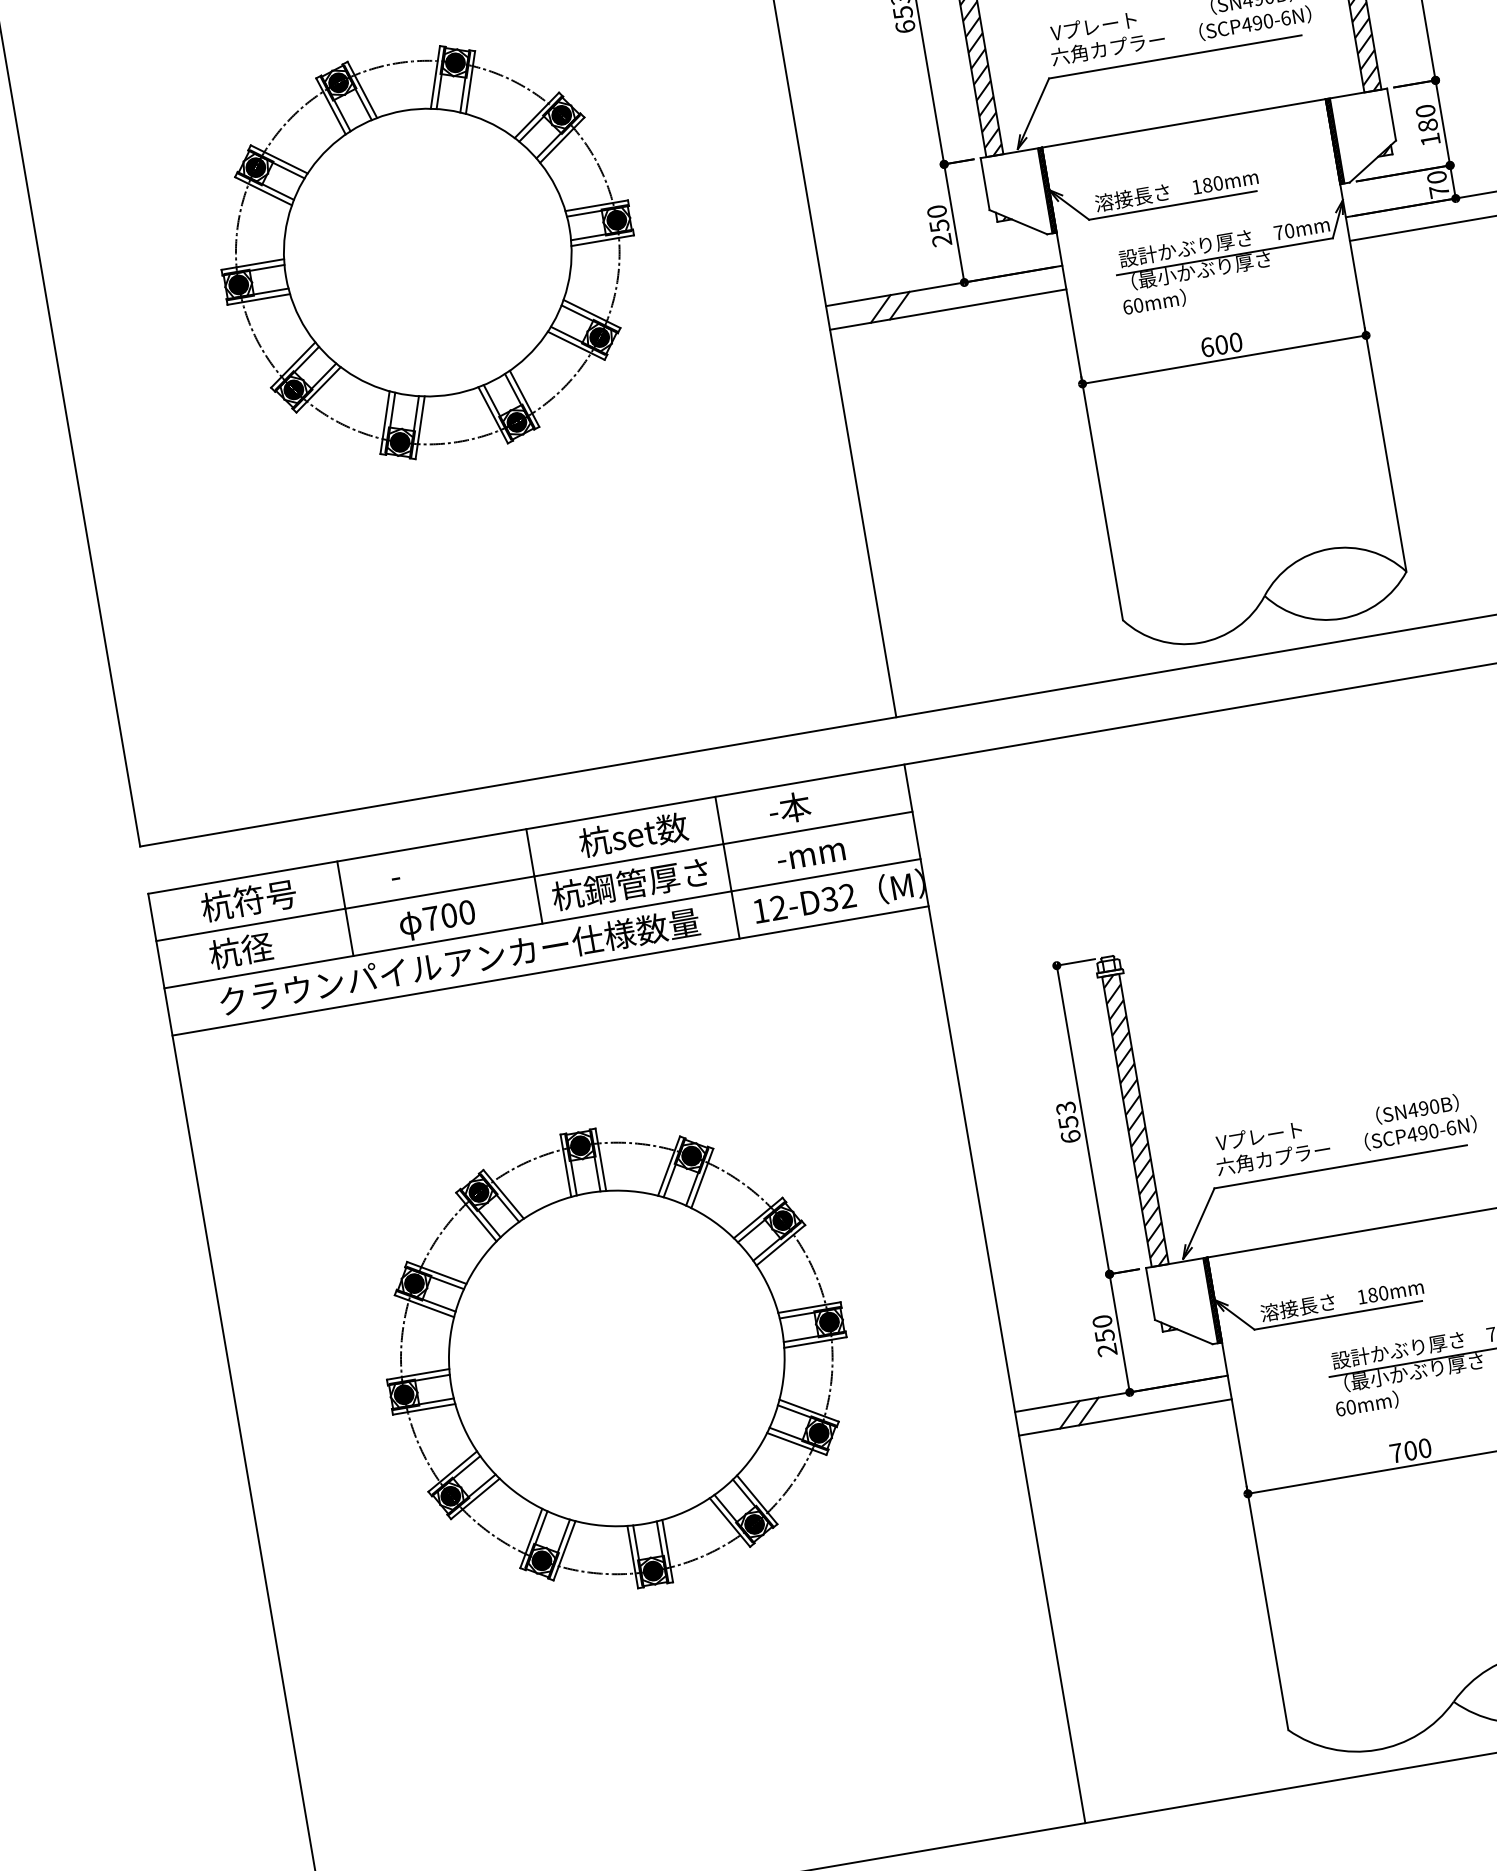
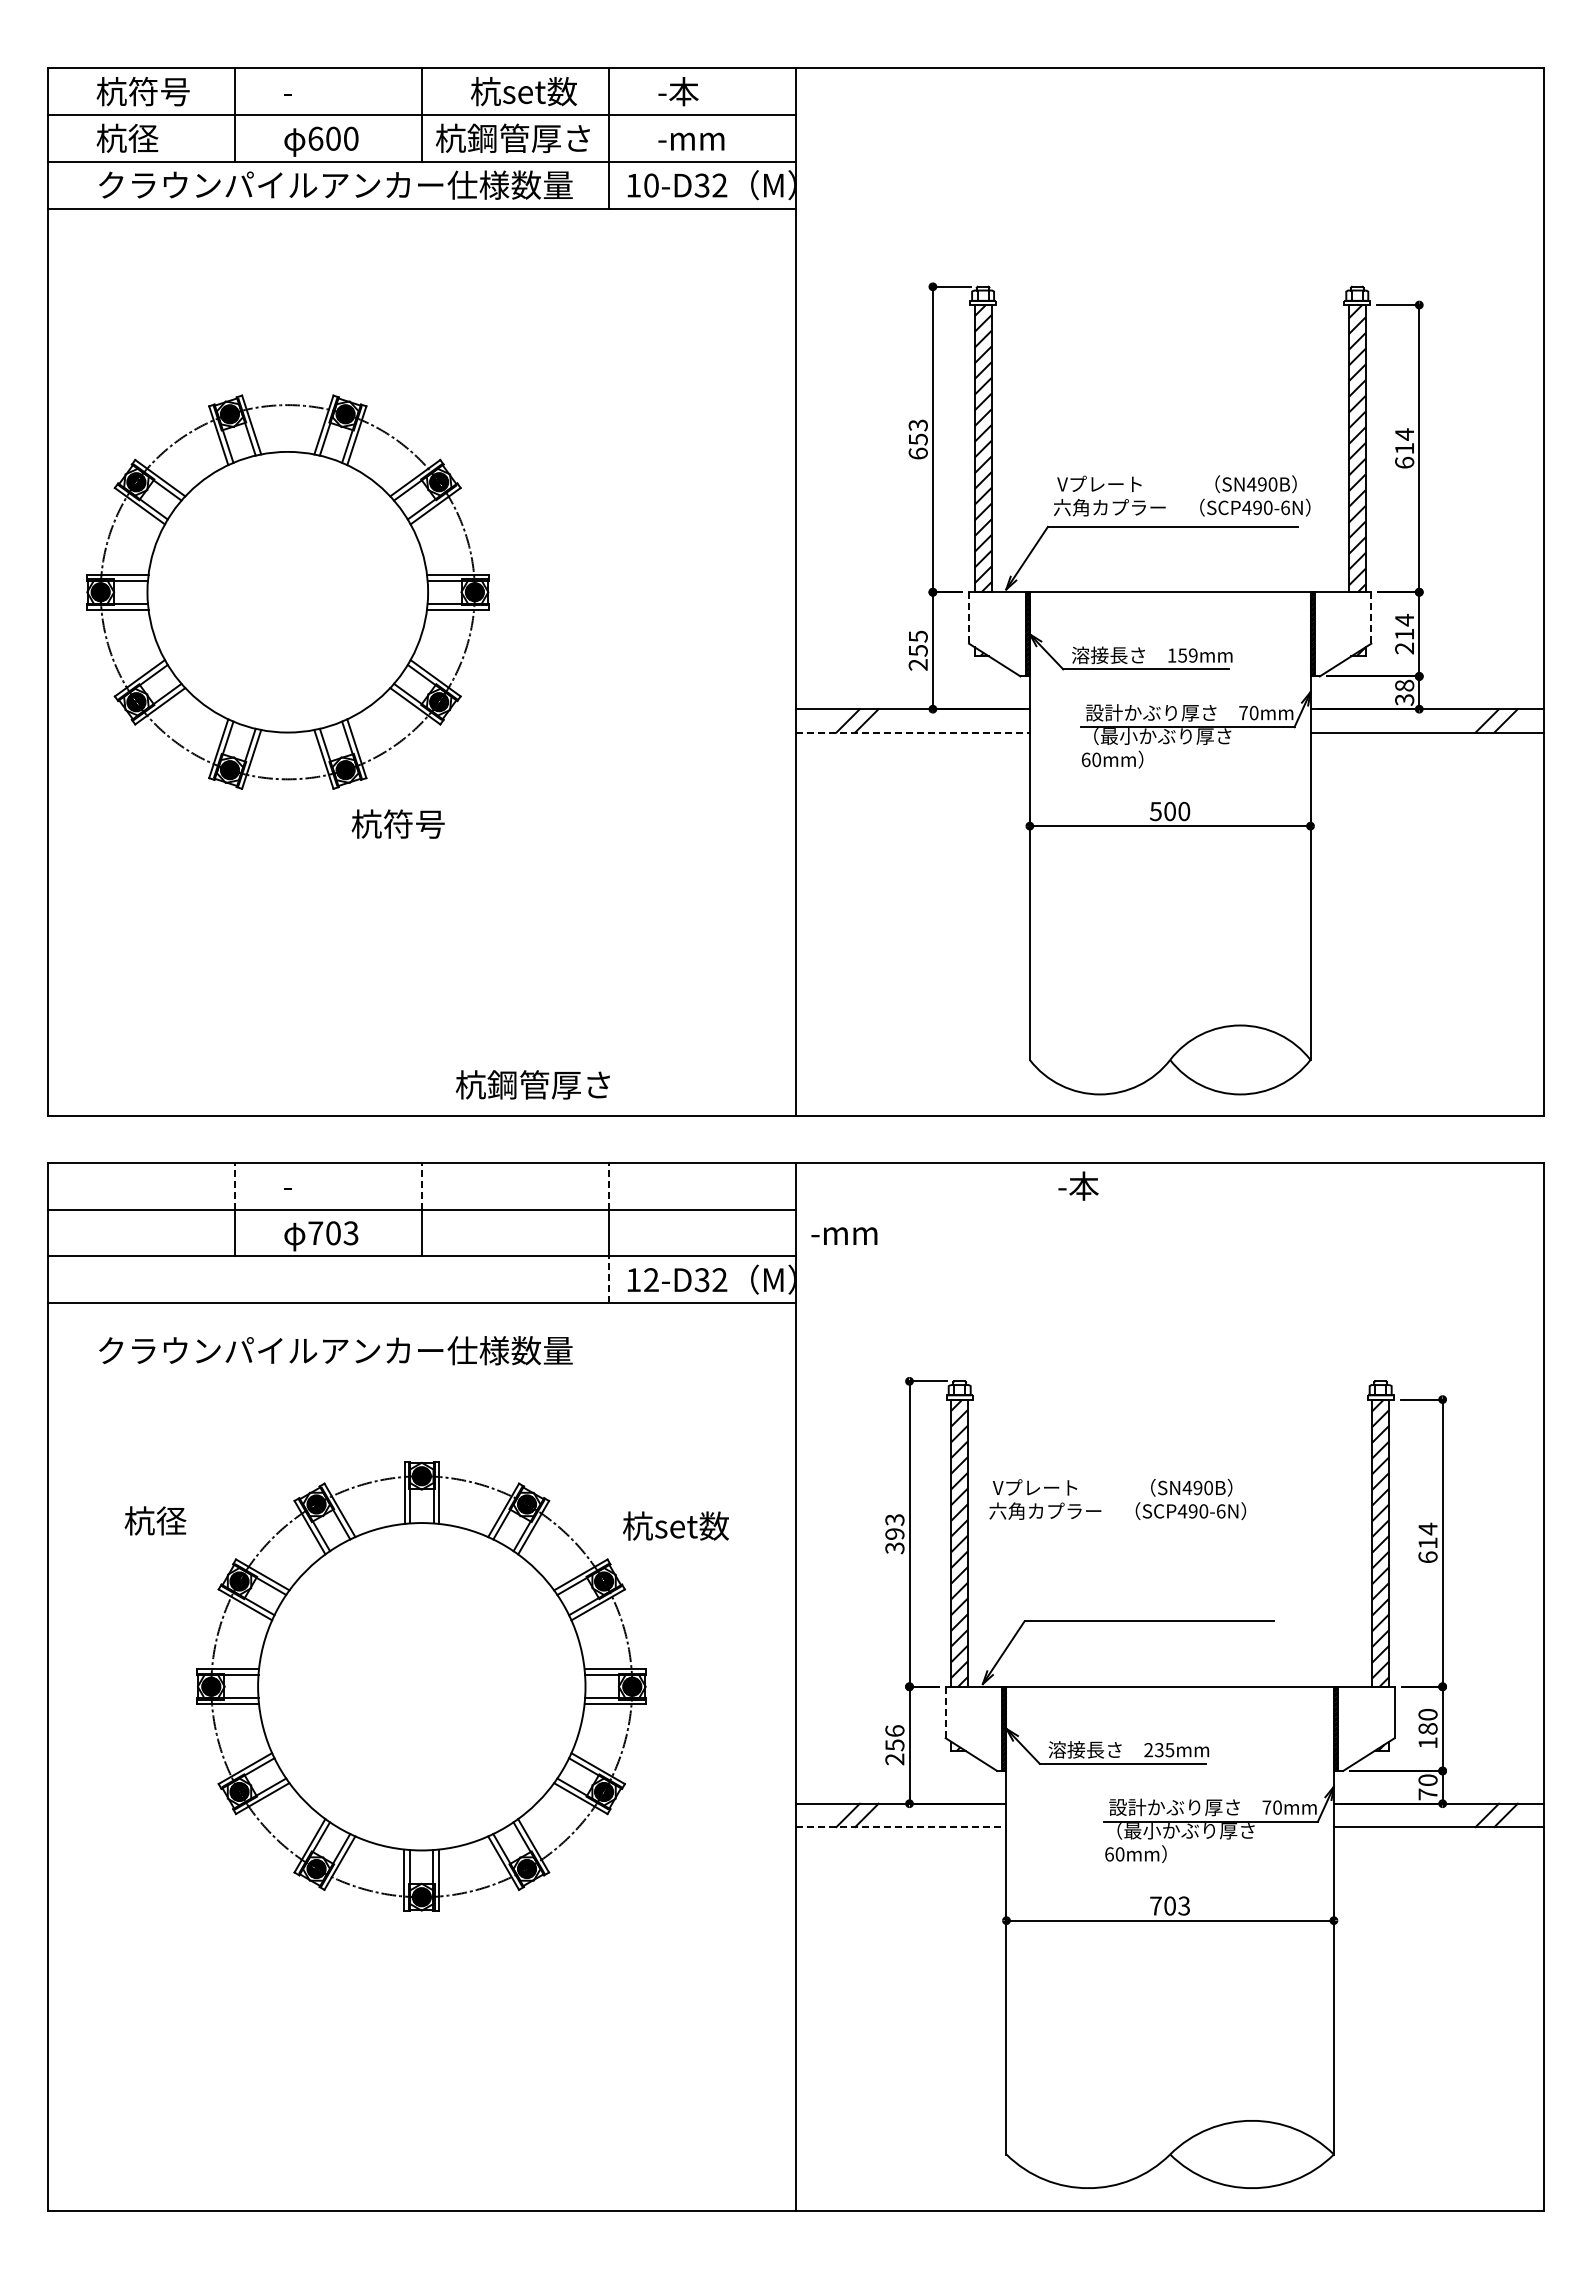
line: (1391, 114) -> (1371, 617), solid -> dashed
text: (1427, 124) -> (1404, 633), 180 -> 214
line: (985, 183) -> (969, 617), solid -> dashed
text: (1212, 184) -> (1187, 655), 180mm -> 159mm
text: (1437, 184) -> (1404, 692), 70 -> 38
text: (936, 211) -> (917, 636), 250 -> 255
part: (427, 251) -> (287, 591), moved
line: (947, 309) -> (912, 732), solid -> dashed
text: (1206, 347) -> (1155, 811), 600 -> 500
text: (789, 807) -> (1078, 1185), moved
line: (718, 819) -> (608, 1185), solid -> dashed
text: (632, 834) -> (675, 1525), moved
line: (529, 852) -> (421, 1185), solid -> dashed
text: (811, 855) -> (844, 1235), moved
text: (629, 883) -> (532, 1084), moved
line: (341, 884) -> (234, 1185), solid -> dashed
text: (248, 900) -> (397, 823), moved
text: (466, 912) -> (350, 1233), 700 -> 703
line: (735, 914) -> (608, 1279), solid -> dashed
text: (241, 950) -> (155, 1520), moved
text: (459, 961) -> (335, 1350), moved
text: (1069, 1130) -> (894, 1541), 653 -> 393
text: (1344, 1132) -> (1117, 1498), moved
line: (1150, 1294) -> (945, 1712), solid -> dashed
text: (1372, 1294) -> (1159, 1749), 180mm -> 235mm
text: (1101, 1321) -> (894, 1730), 250 -> 256
line: (1125, 1417) -> (901, 1827), solid -> dashed
text: (1425, 1447) -> (1184, 1905), 700 -> 703

